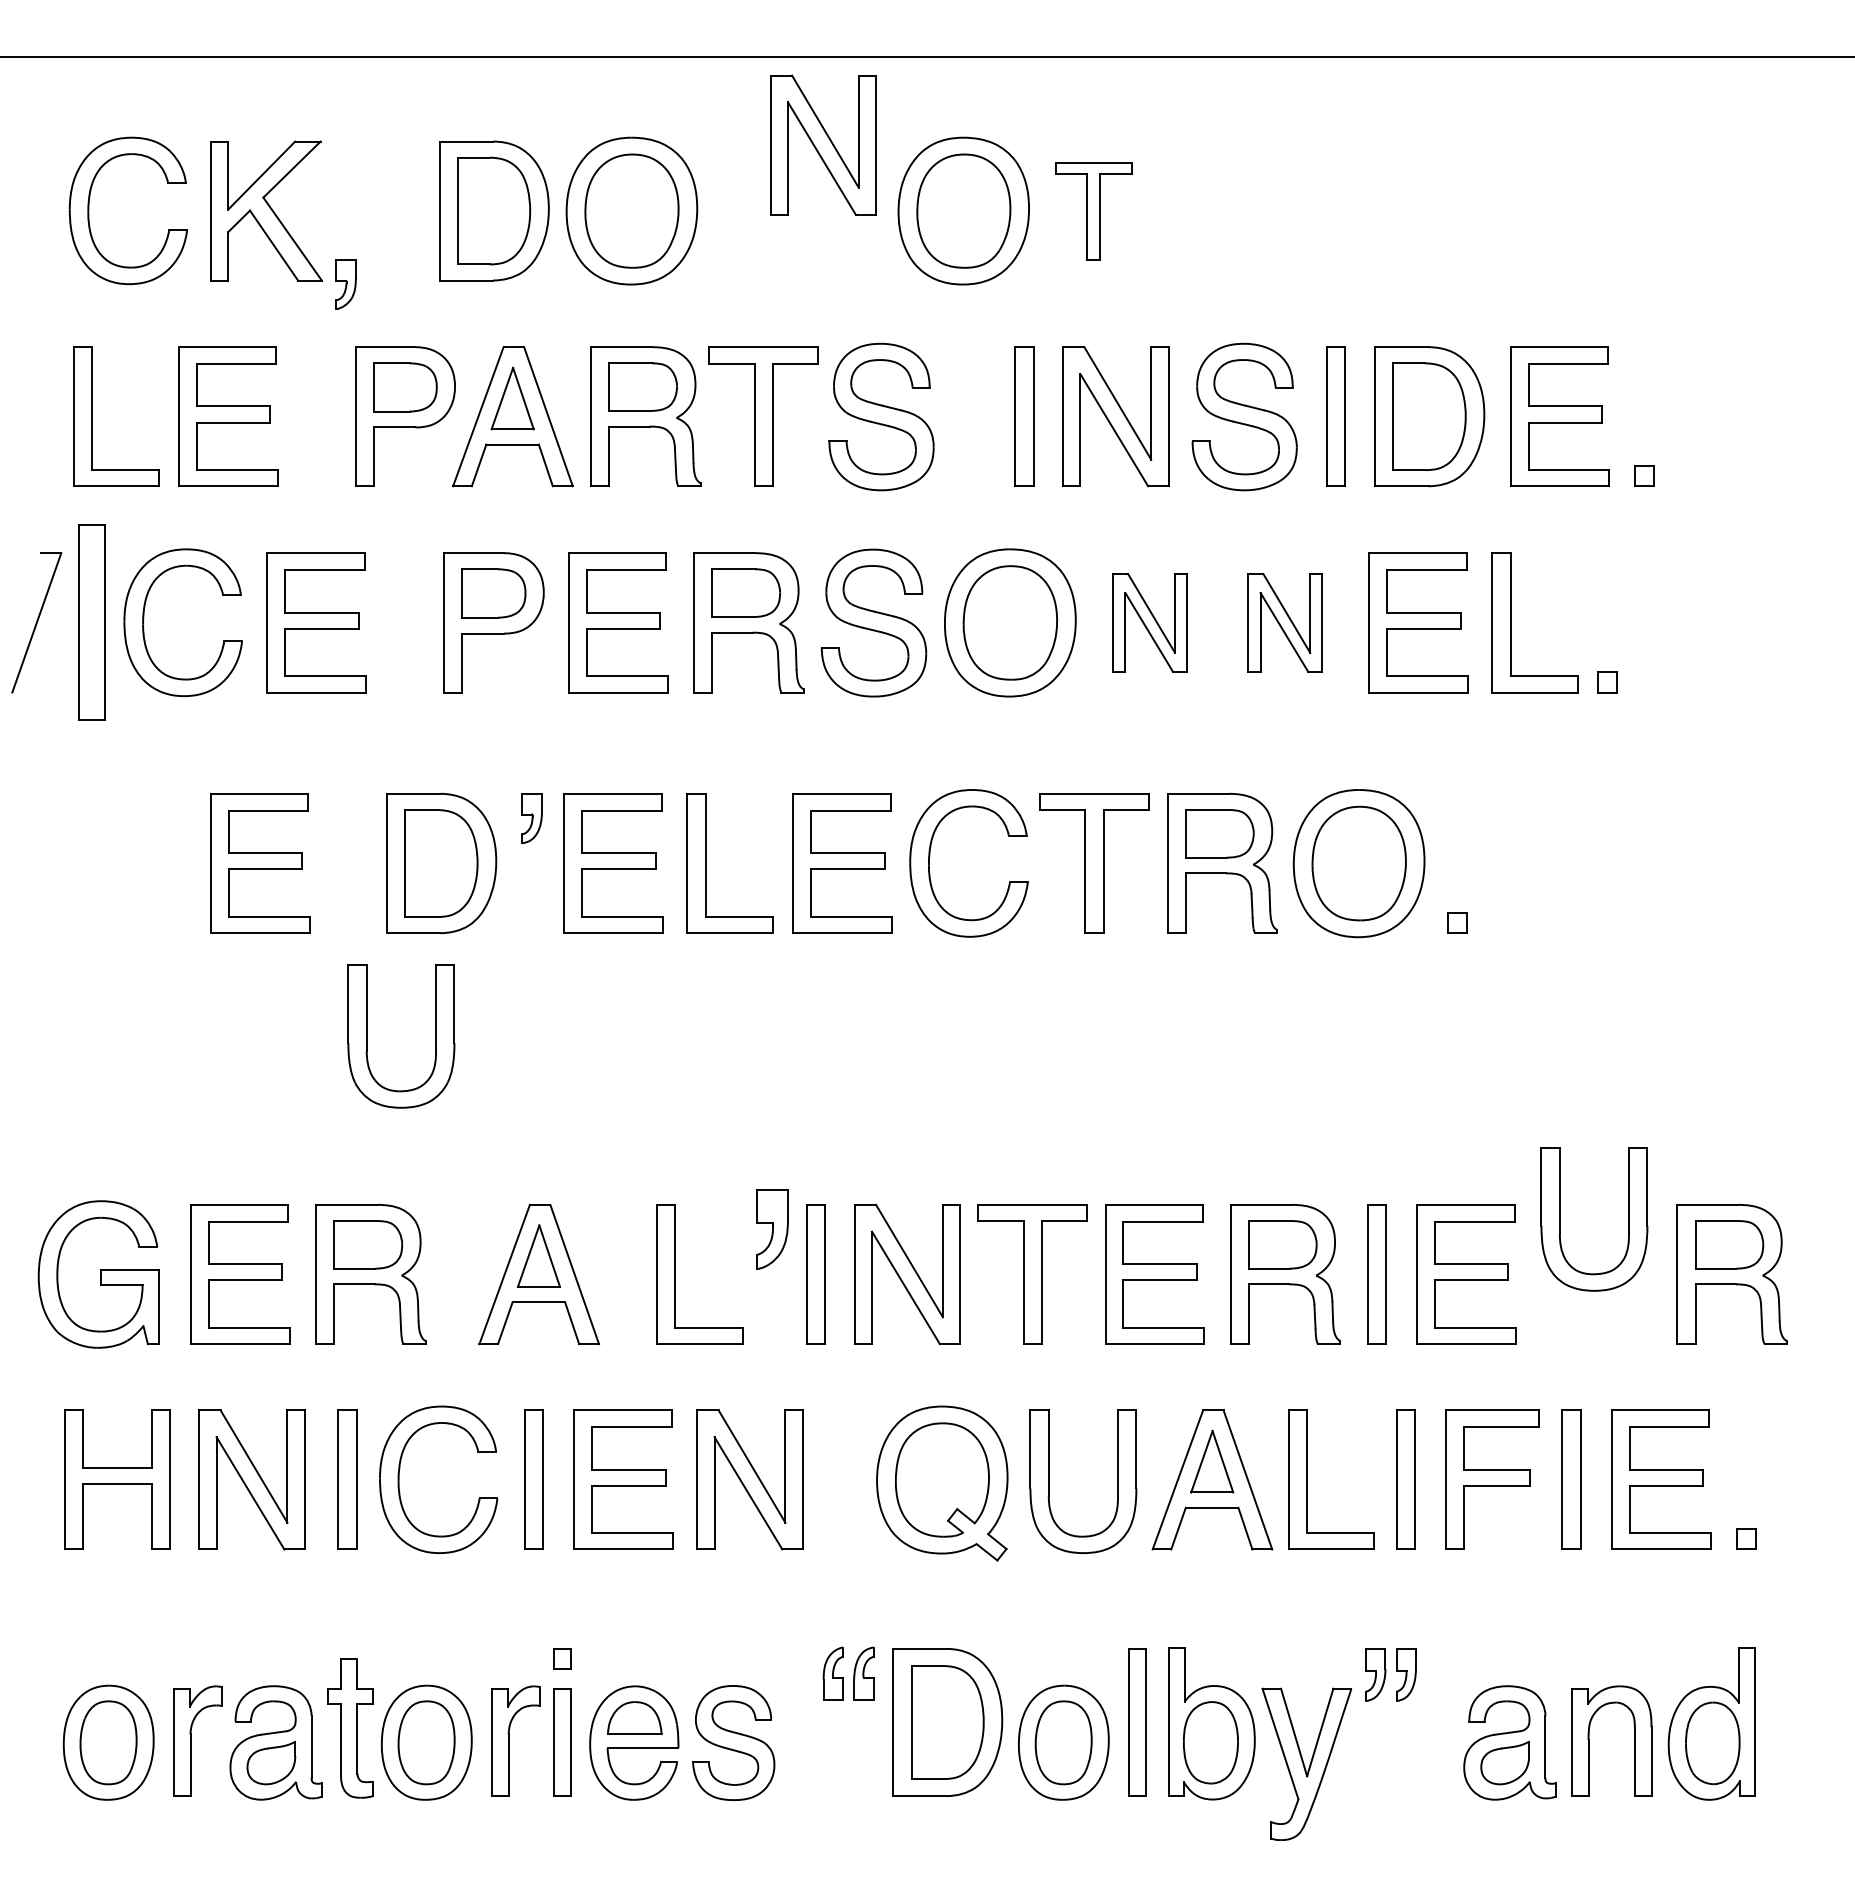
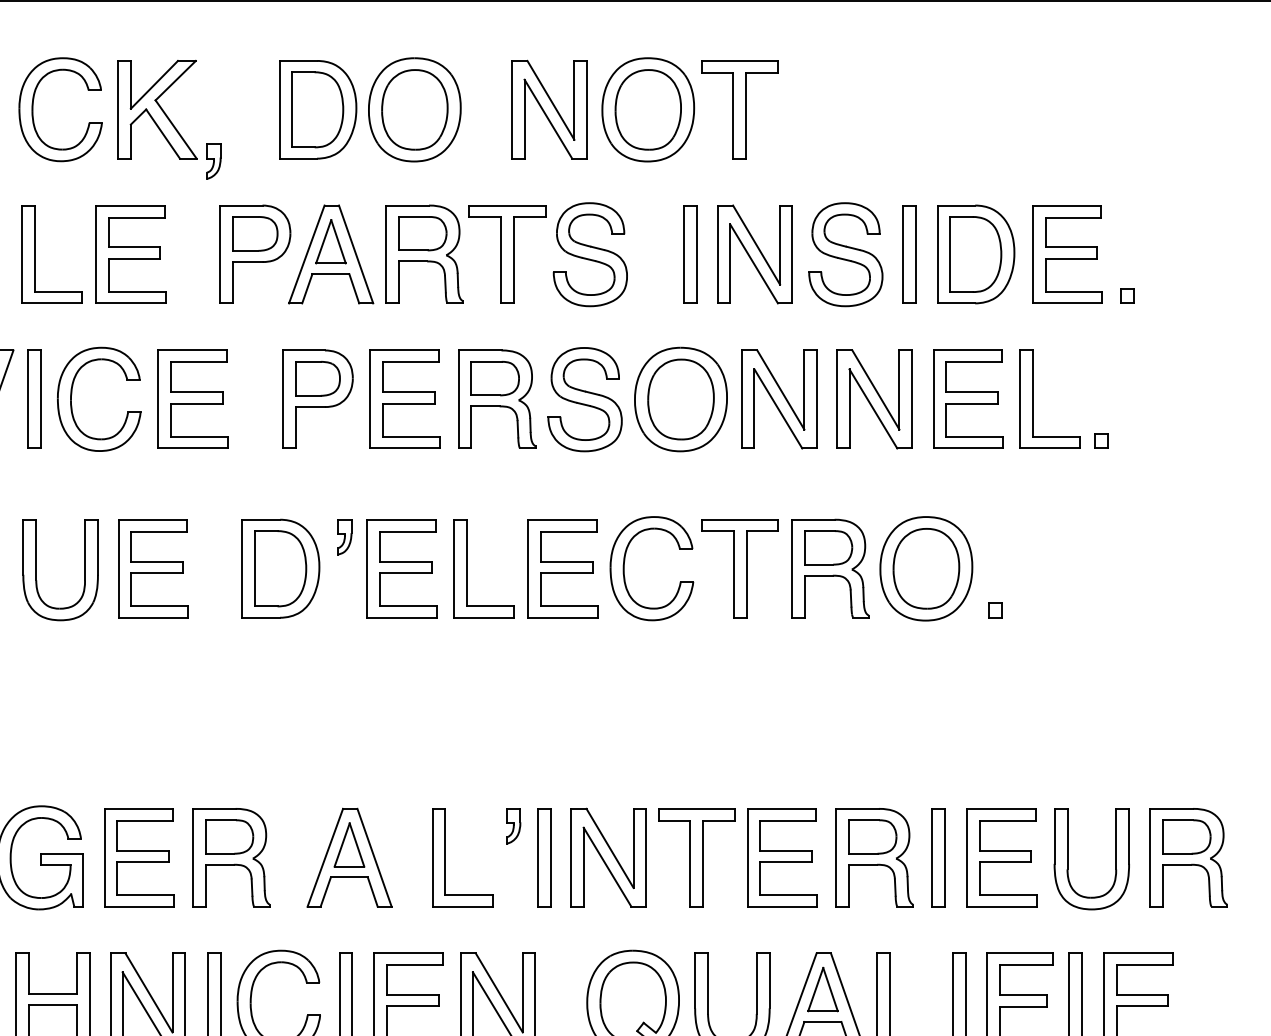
part: (823, 144) -> (549, 109), moved
part: (1093, 211) -> (739, 110), size x1.43
part: (91, 622) -> (34, 399), size x0.71
part: (1149, 622) -> (778, 399), size x1.43
part: (1285, 622) -> (874, 399), size x1.43
part: (367, 1036) -> (36, 570), moved
part: (1560, 1219) -> (1067, 859), moved
part: (771, 1229) -> (513, 826), size x0.62

